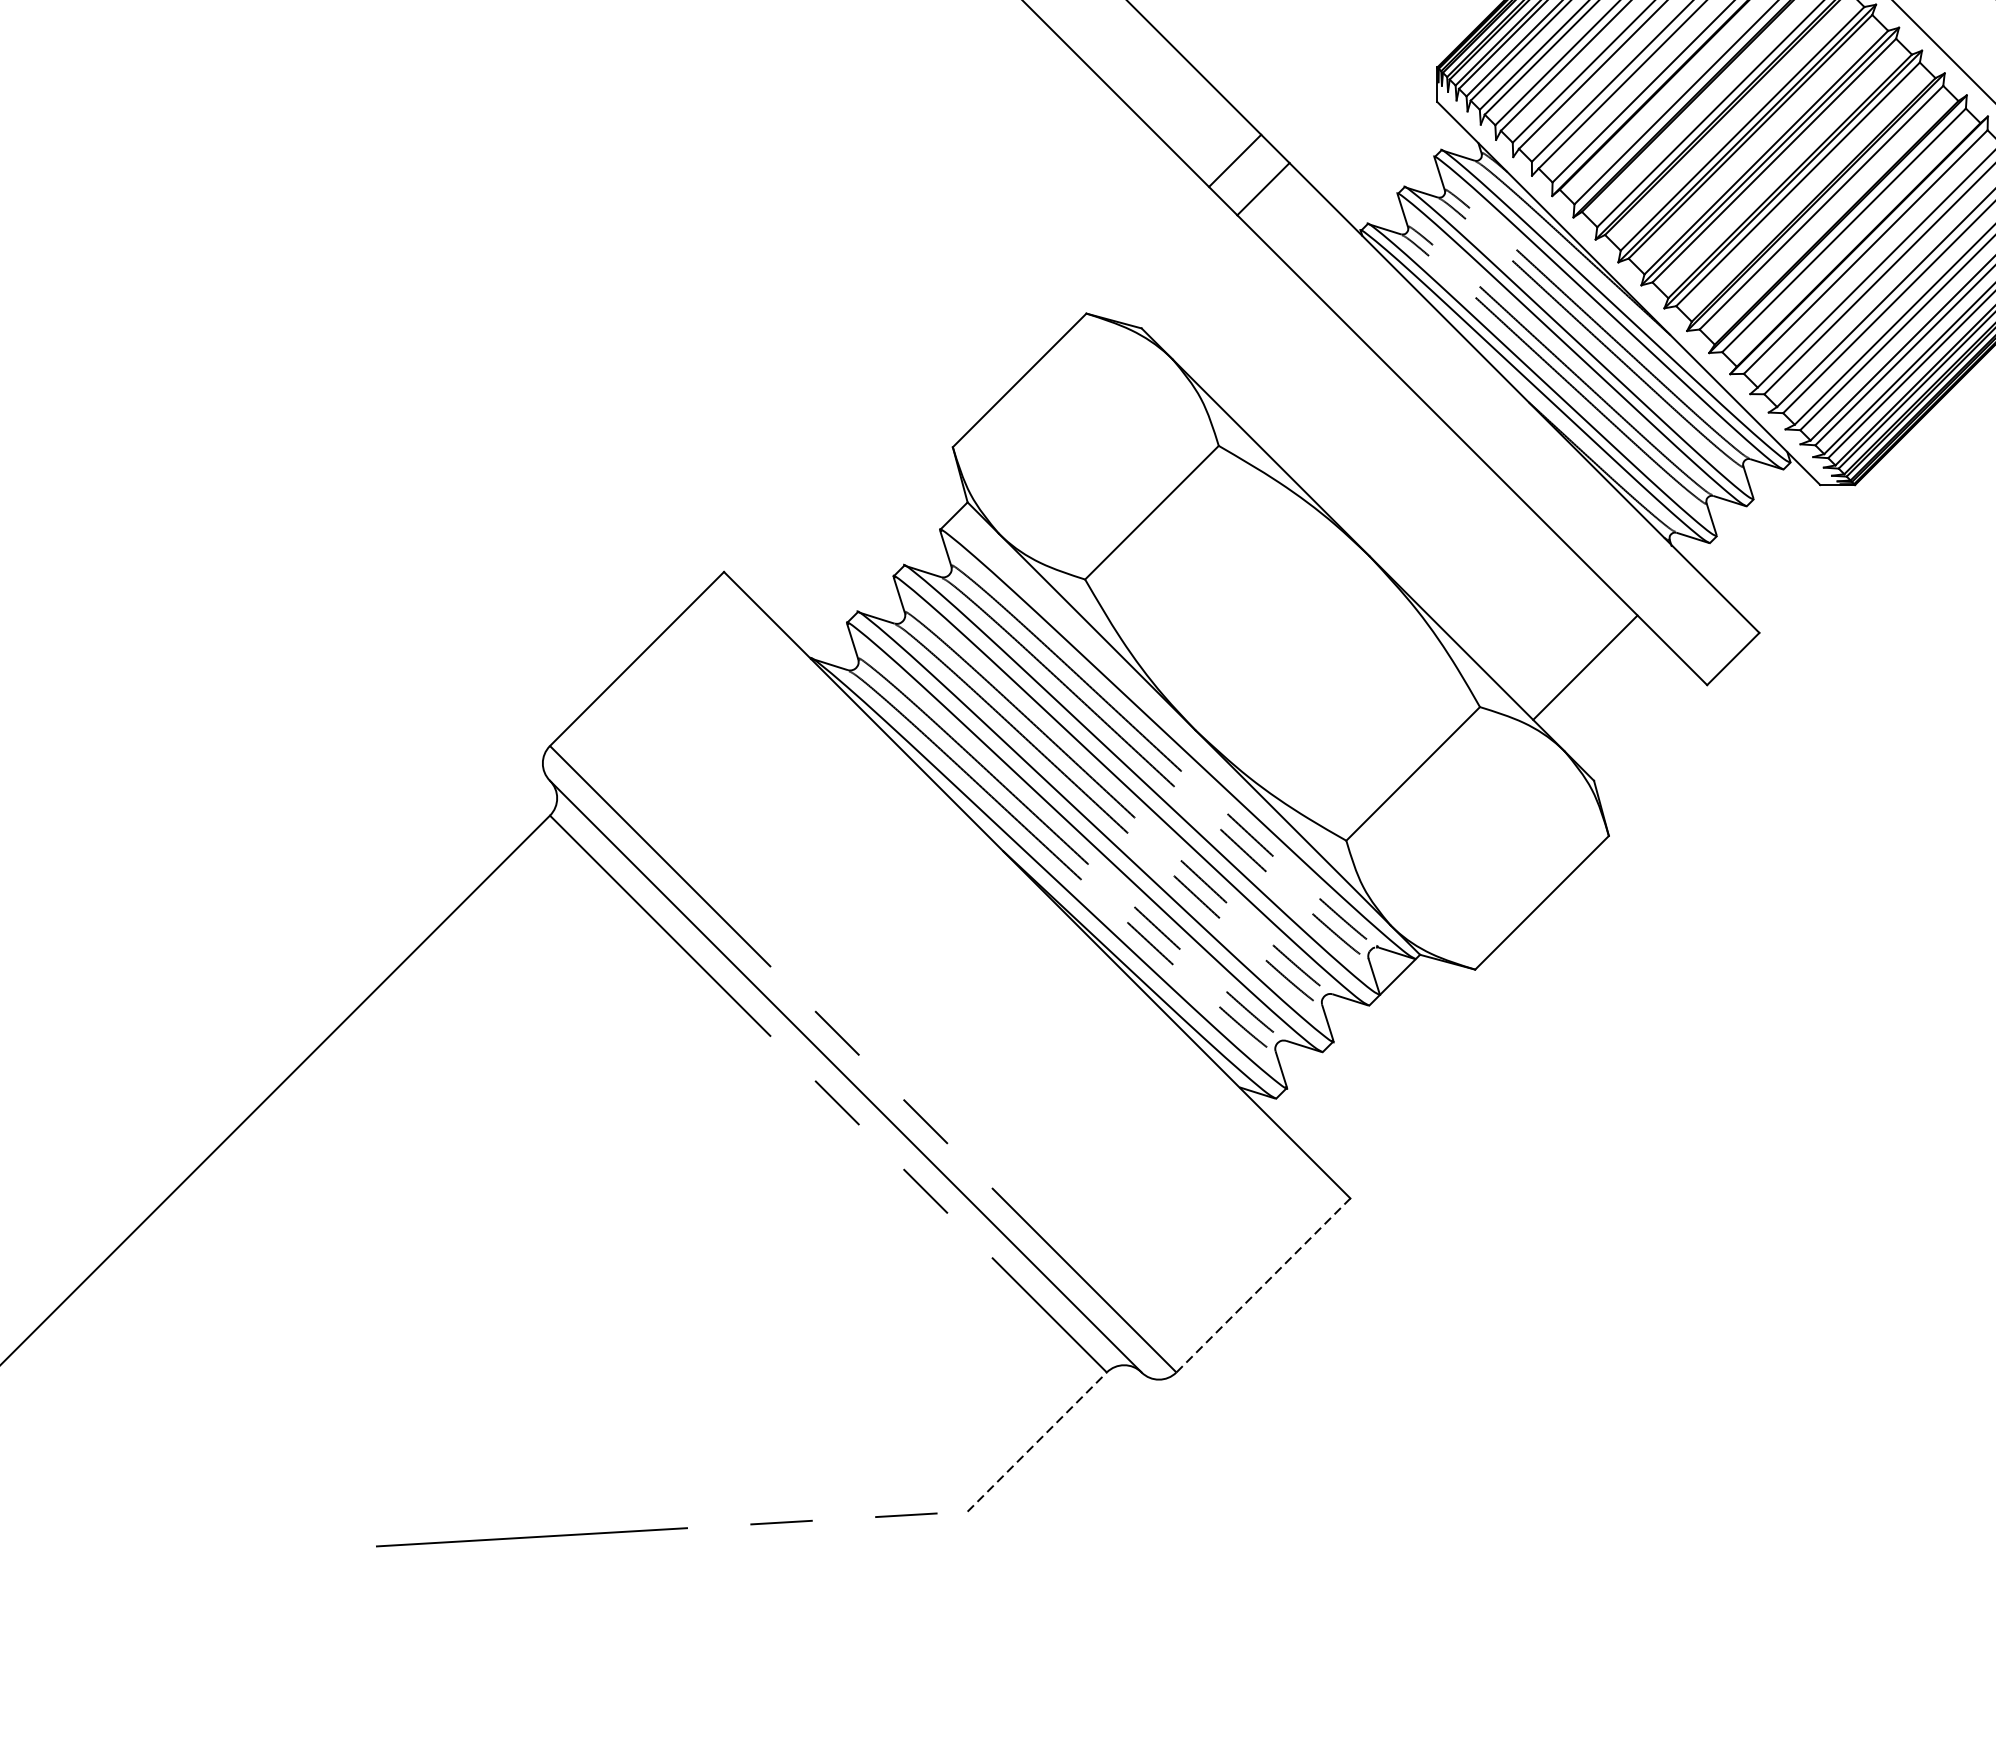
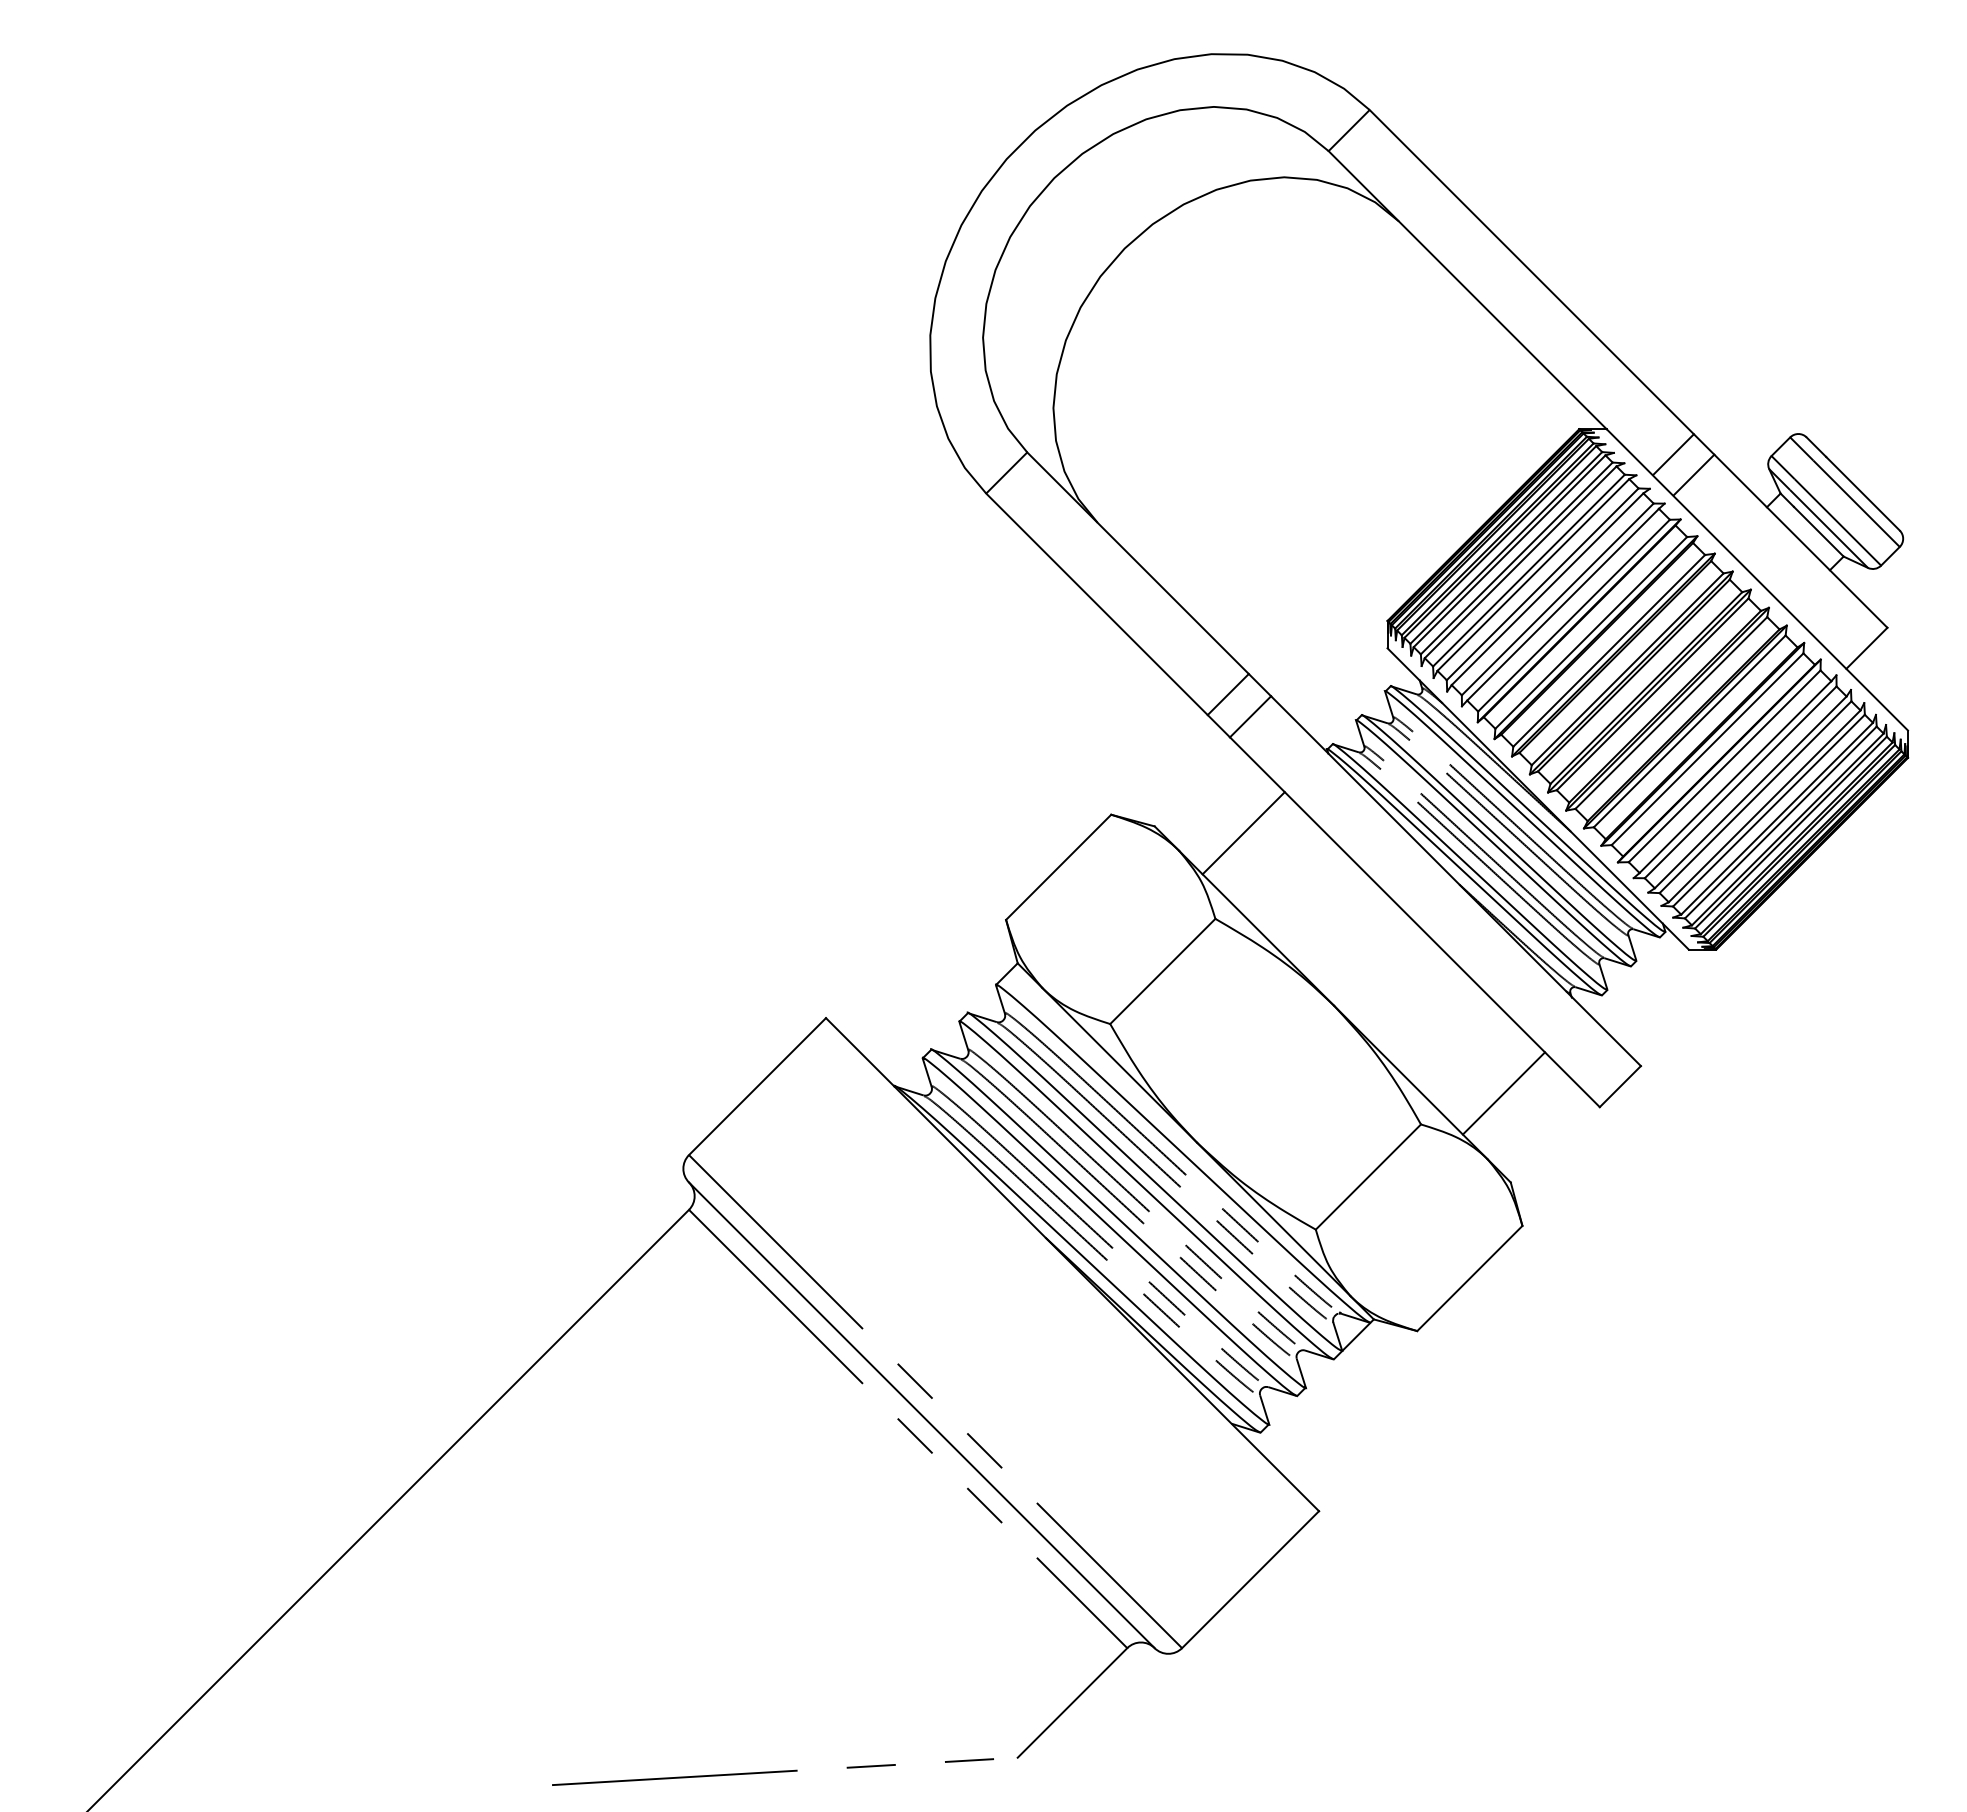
line: (1254, 337) -> (1243, 833), added
line: (1263, 1285) -> (1250, 1579), dashed -> solid
line: (1037, 1441) -> (1072, 1702), dashed -> solid

